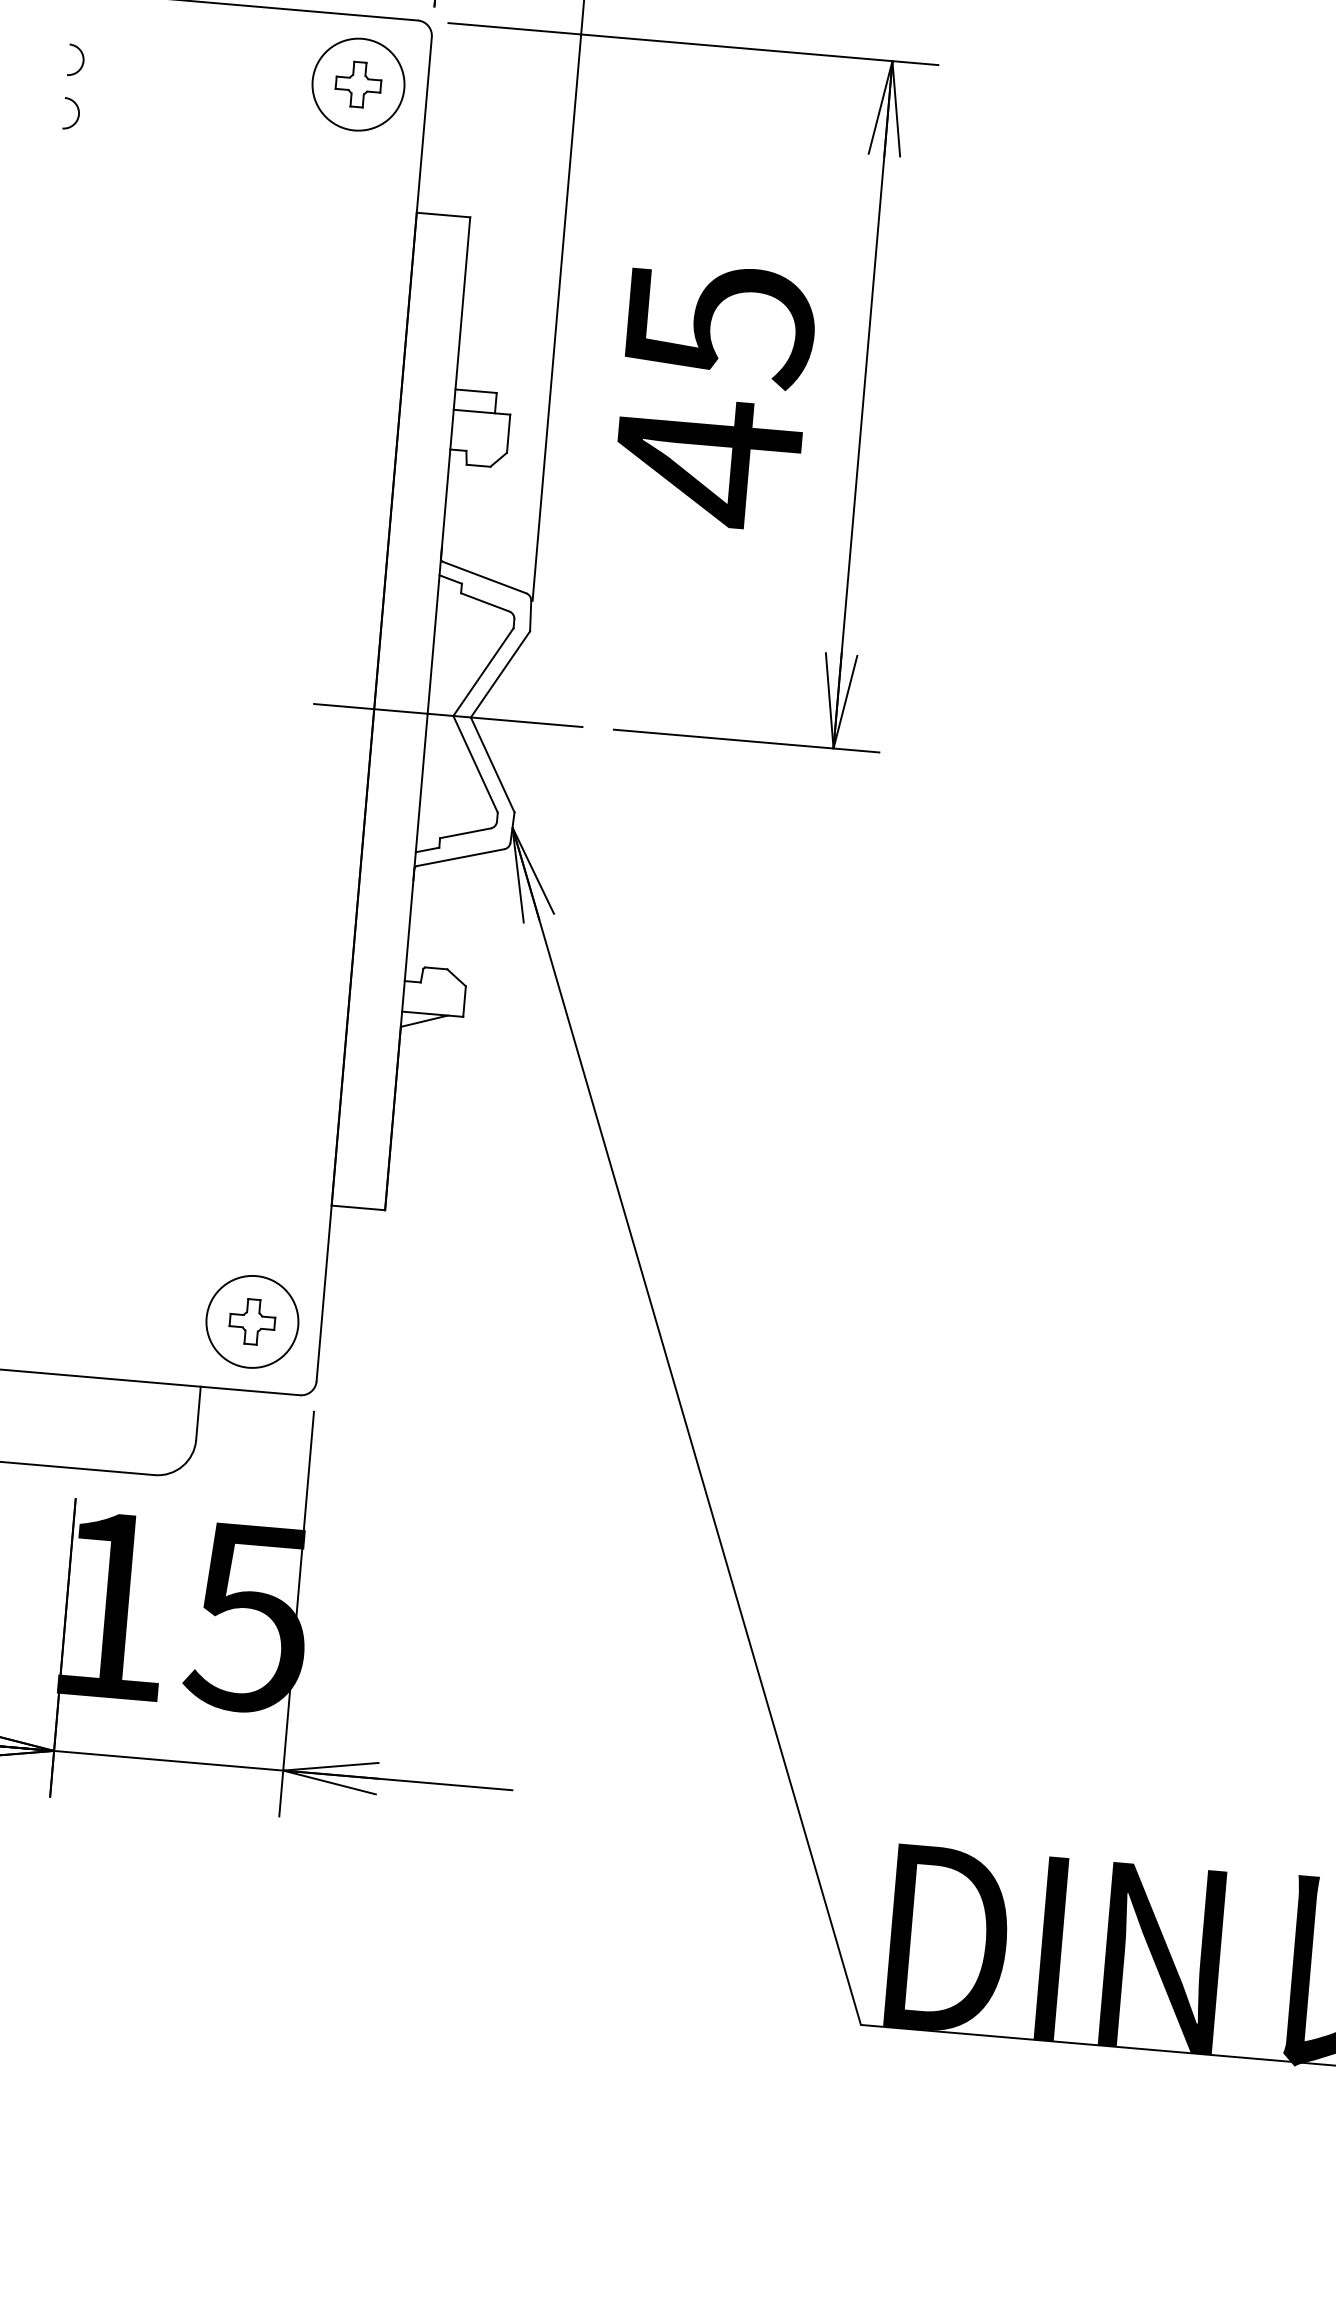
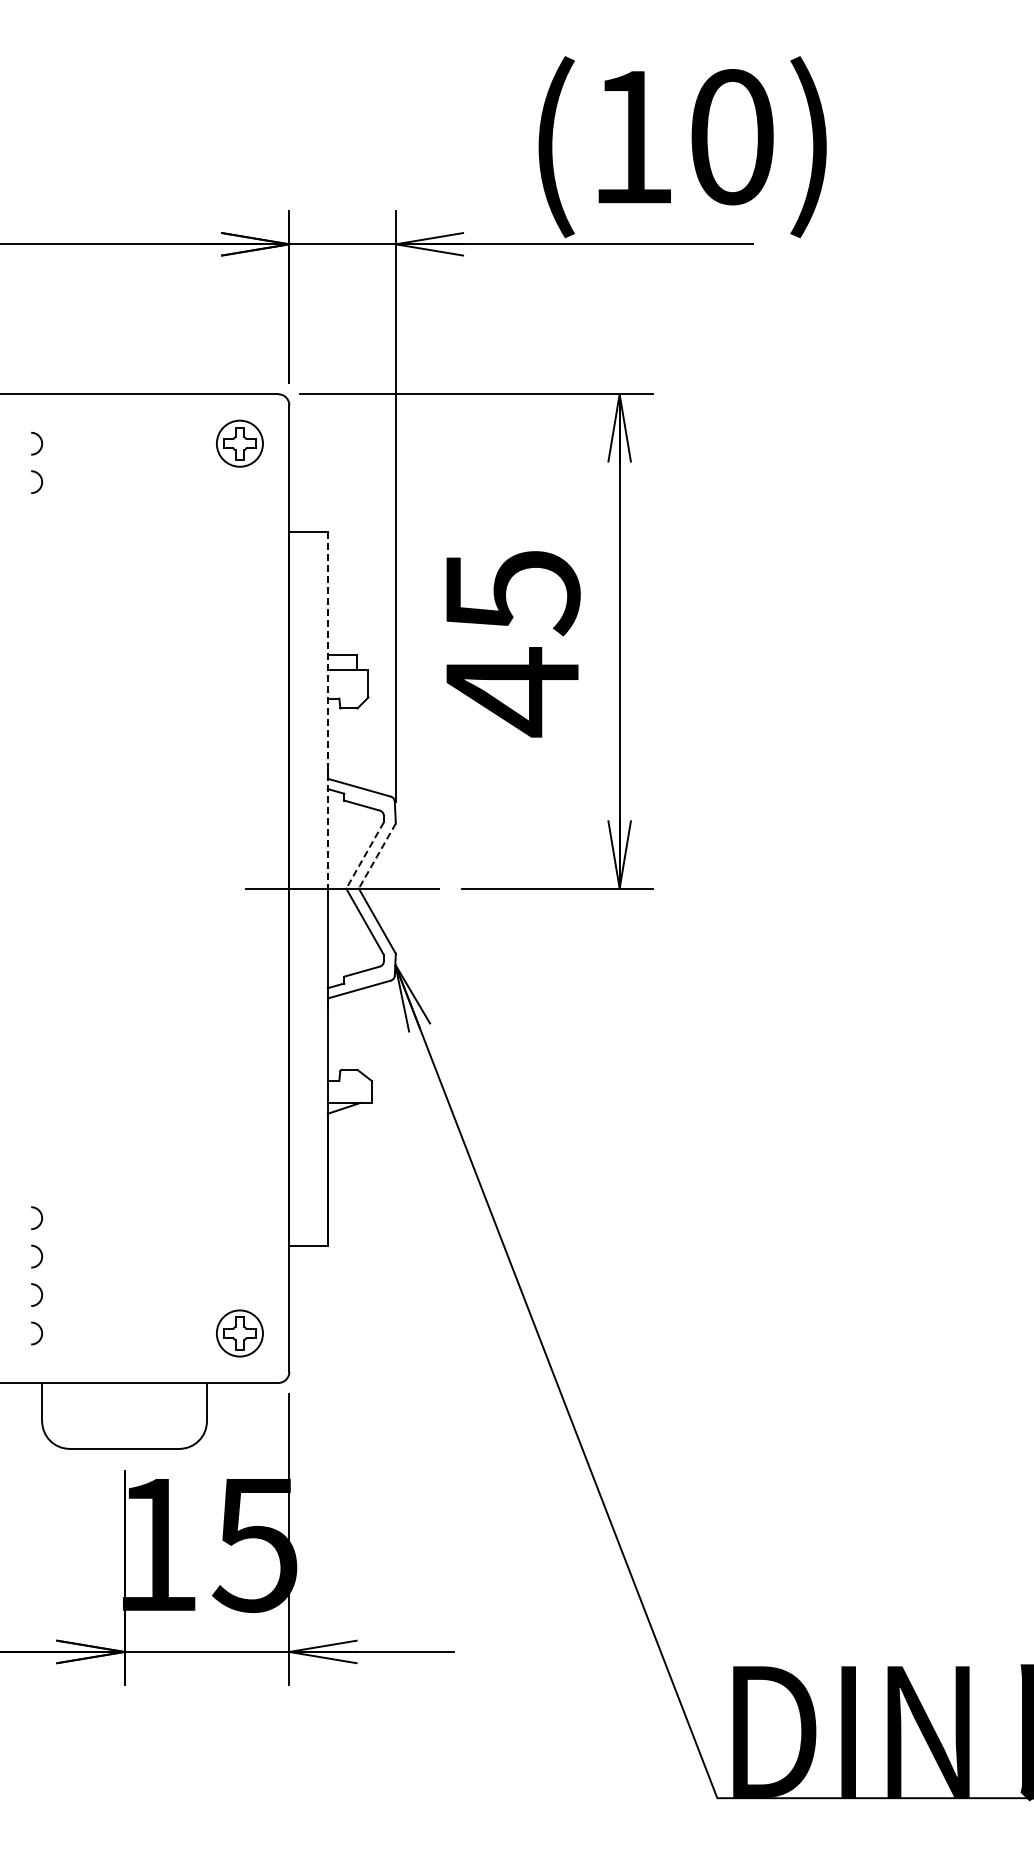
circle: (357, 84) -> (239, 443), size x0.7
line: (448, 466) -> (327, 710), solid -> dashed
line: (482, 672) -> (364, 855), solid -> dashed
line: (500, 675) -> (377, 856), solid -> dashed
circle: (251, 1321) -> (239, 1333), size x0.7

